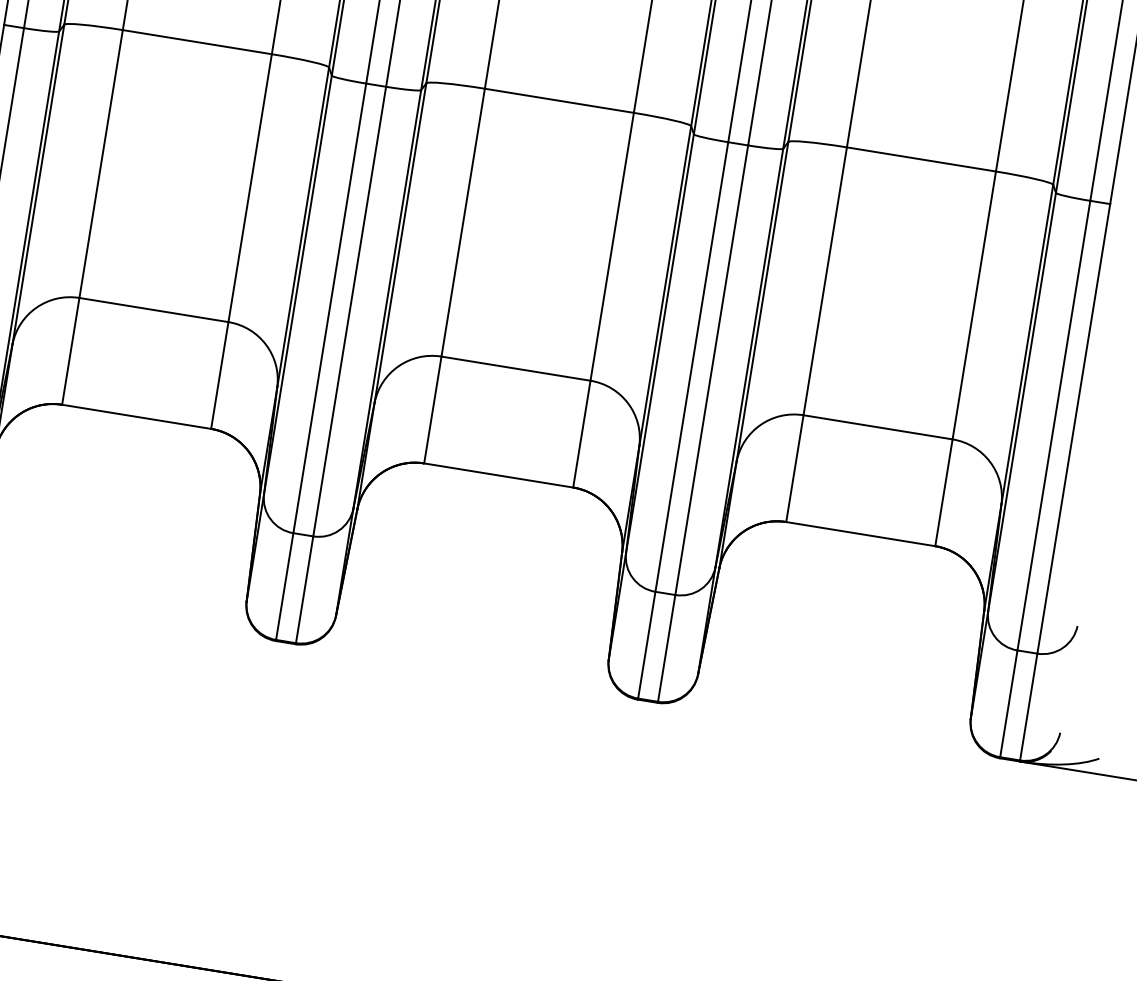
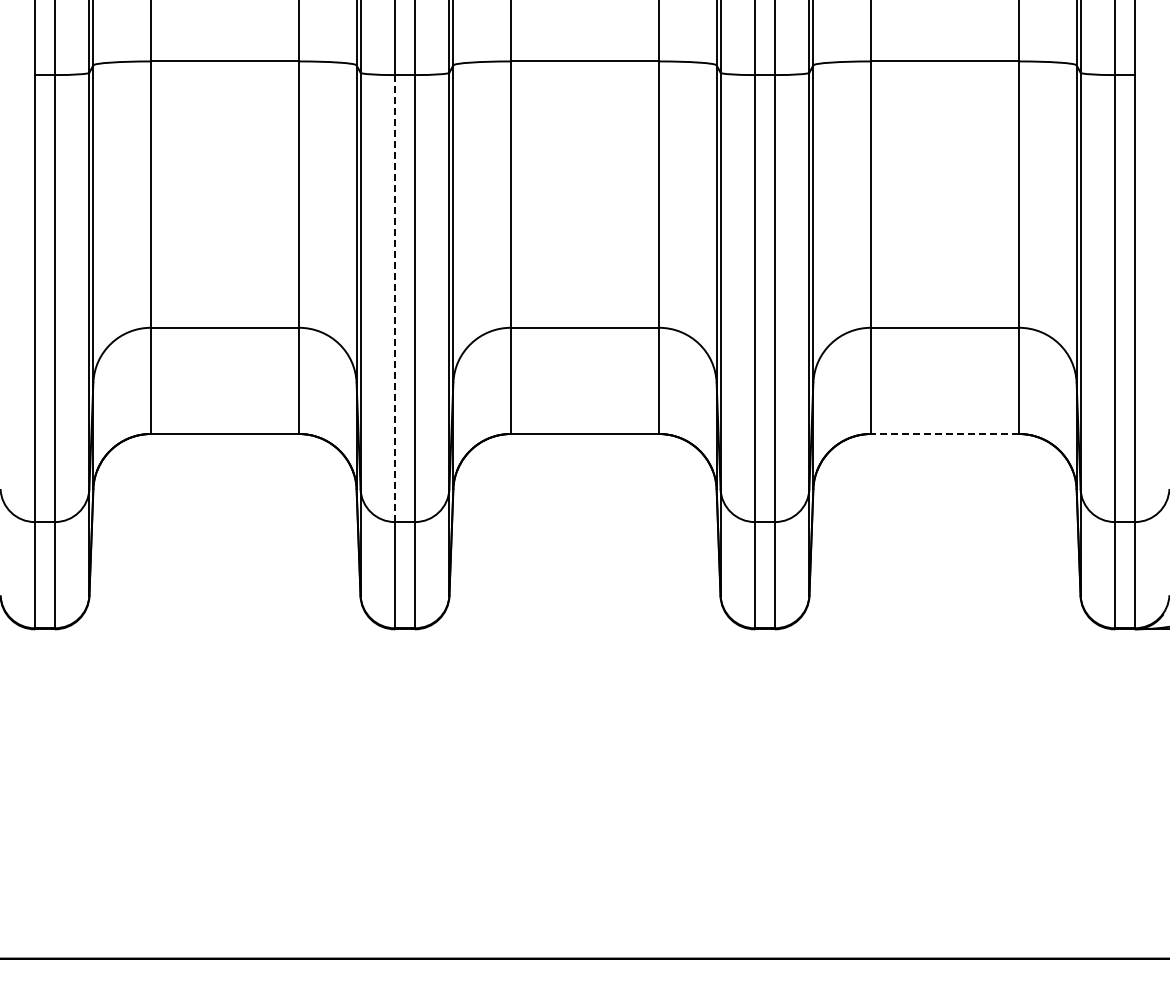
line: (330, 308) -> (395, 298), solid -> dashed
line: (860, 534) -> (944, 434), solid -> dashed

